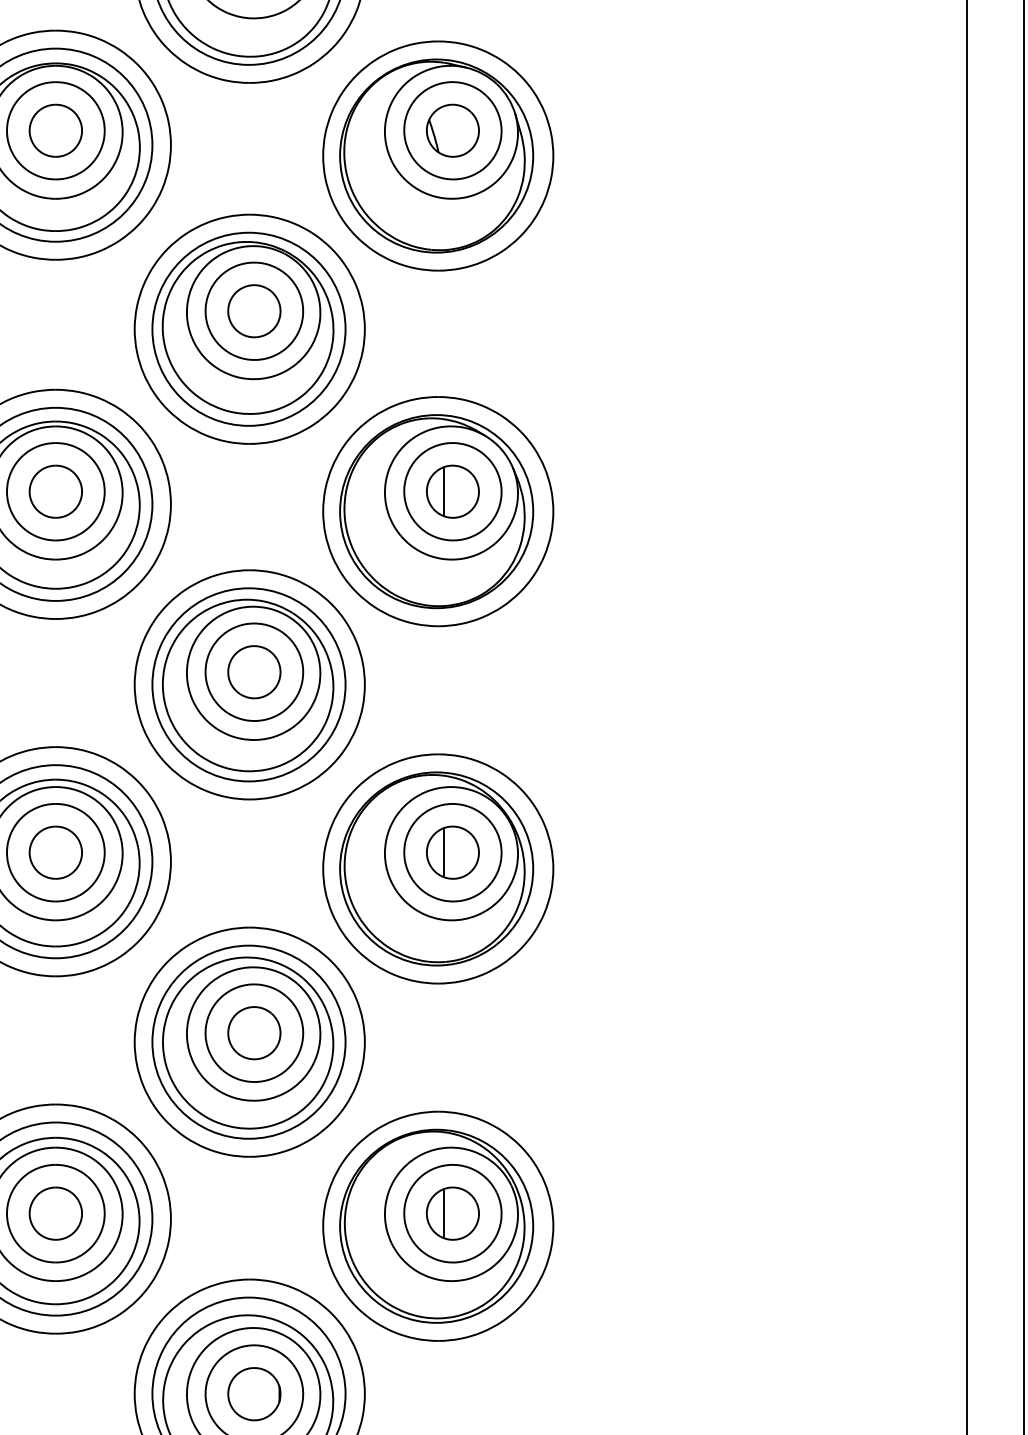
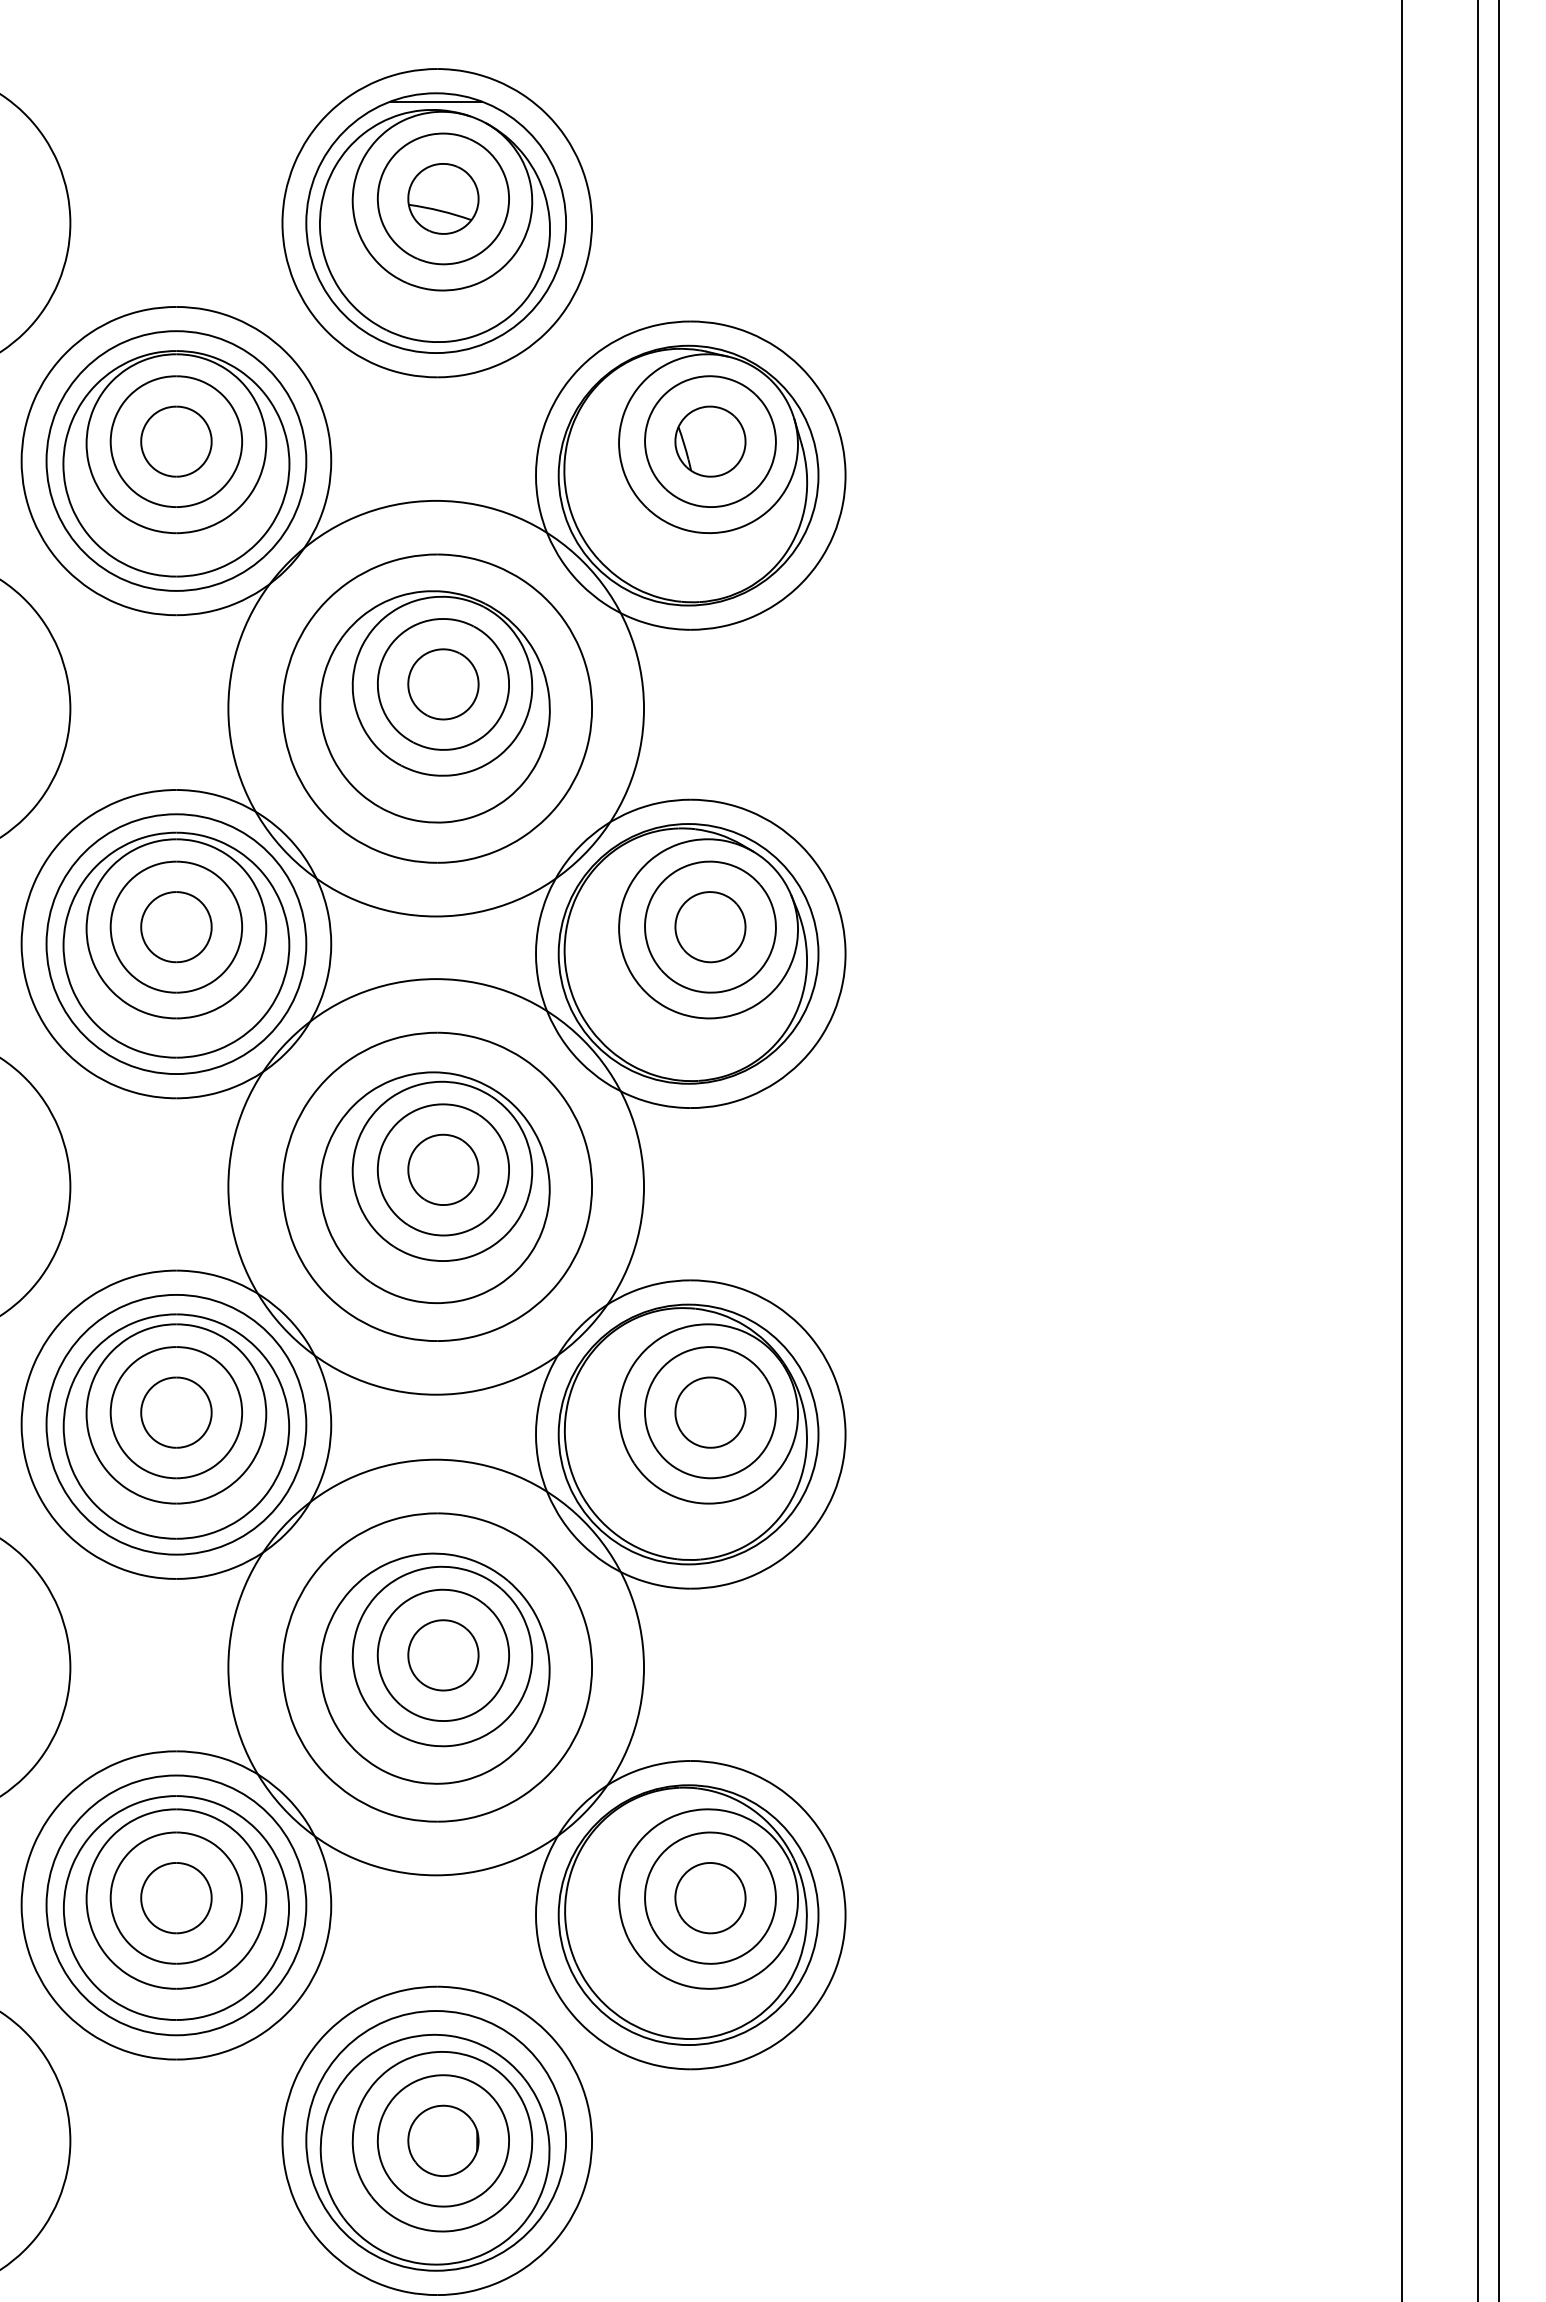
circle: (249, 329) -> (436, 708), size x1.6
line: (444, 491) -> (698, 926), removed
circle: (249, 684) -> (436, 1186), size x1.6
line: (444, 852) -> (698, 1412), removed
circle: (249, 1042) -> (436, 1667), size x1.6
line: (444, 1213) -> (698, 1898), removed

